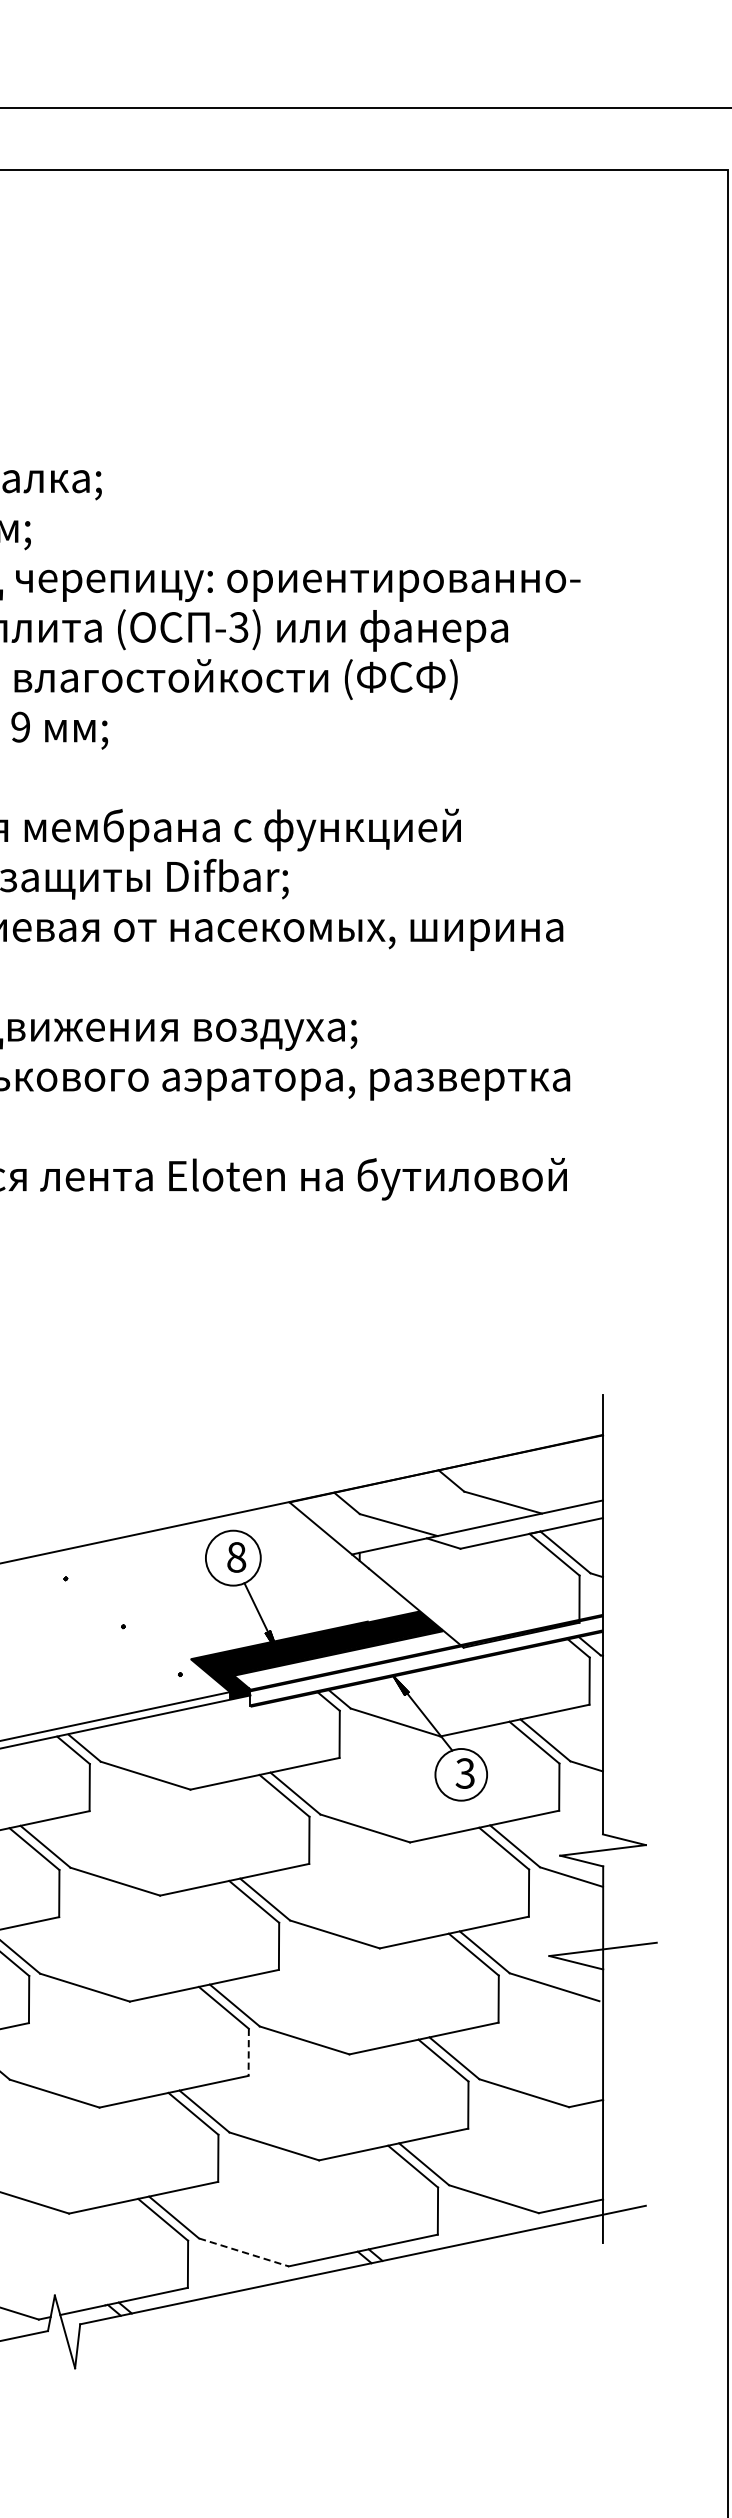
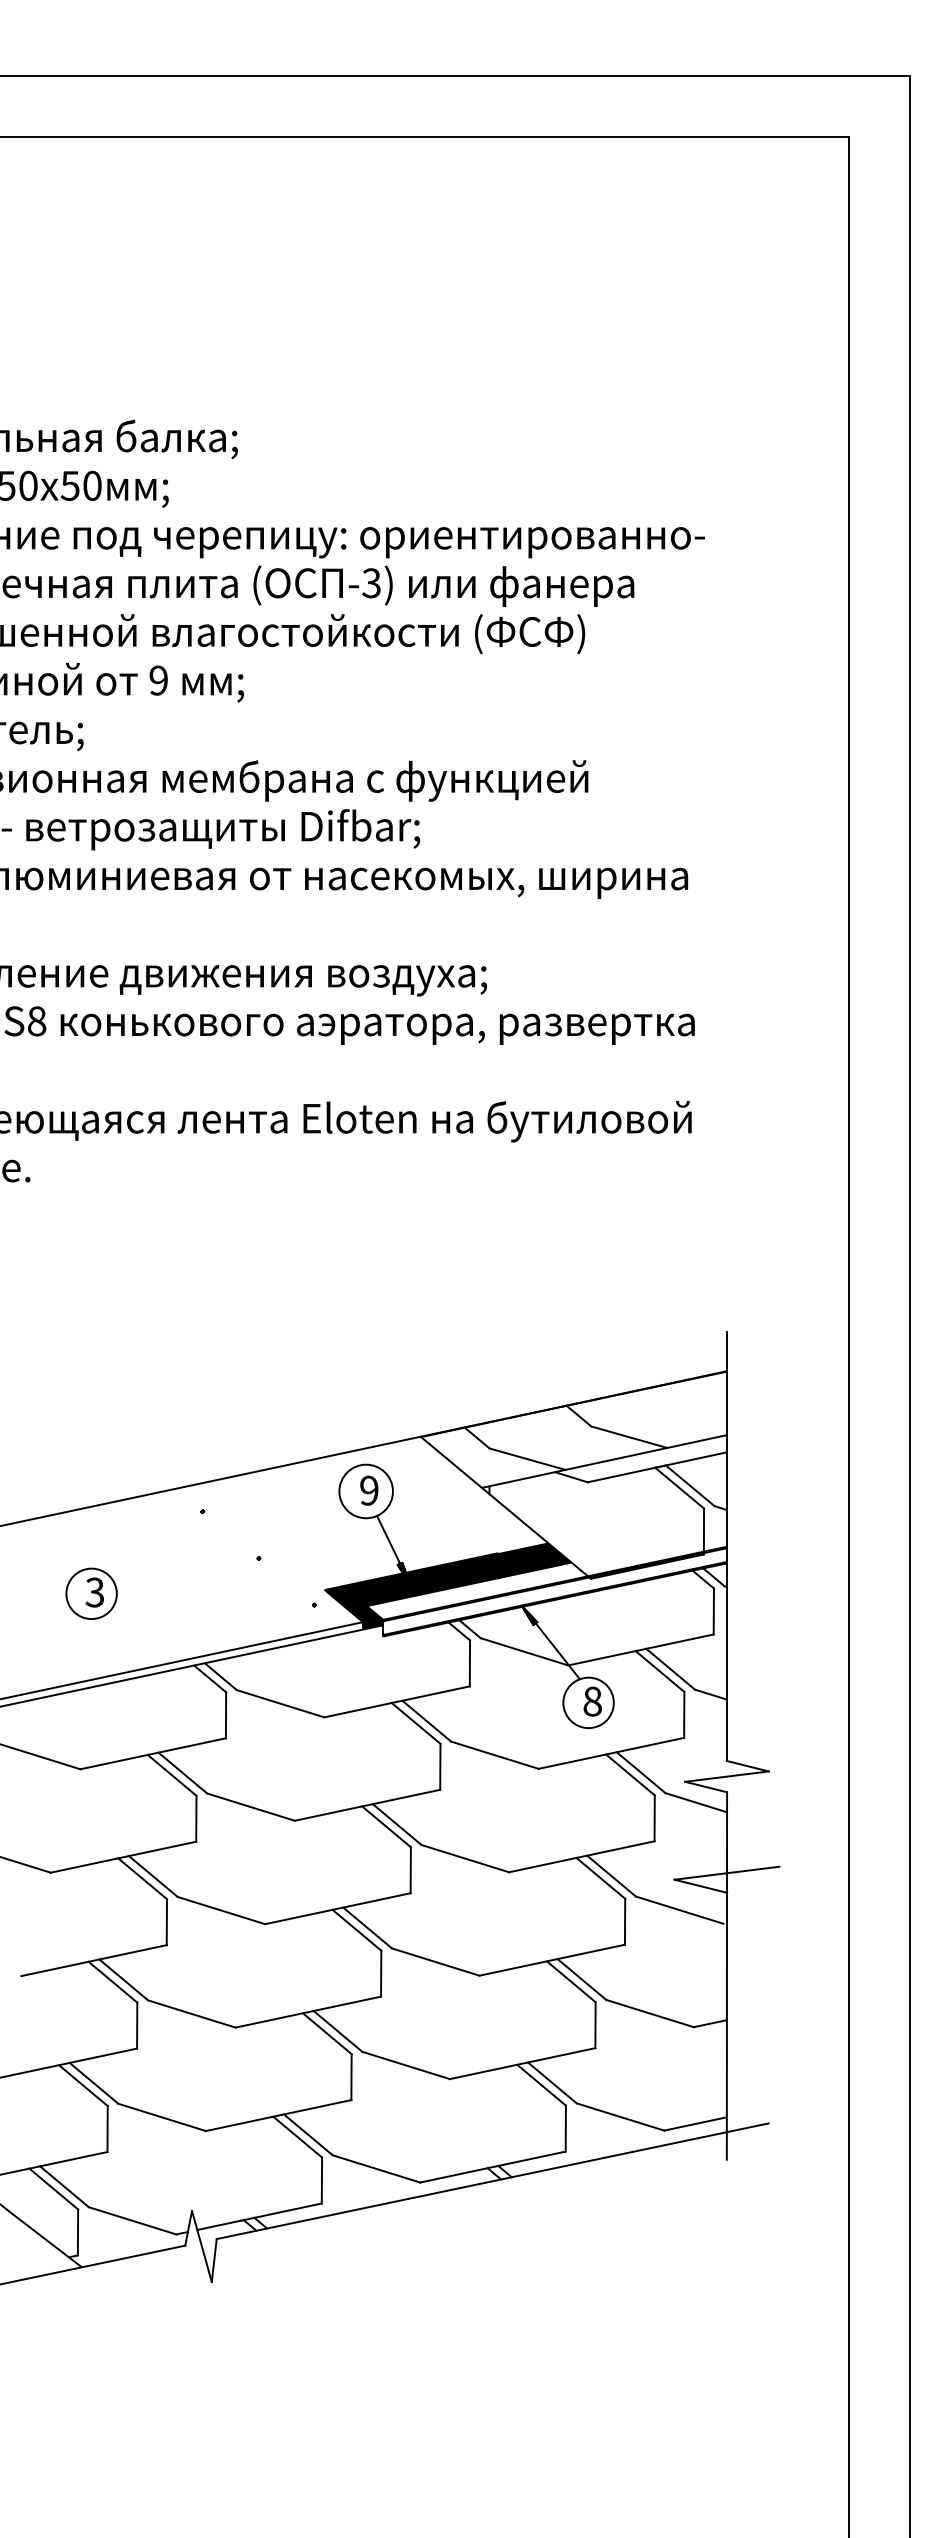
text: (236, 1557) -> (369, 1490), 8 -> 9
text: (465, 1773) -> (592, 1701), 3 -> 8
line: (249, 2052) -> (381, 1973), dashed -> solid
line: (243, 2251) -> (376, 2168), dashed -> solid

